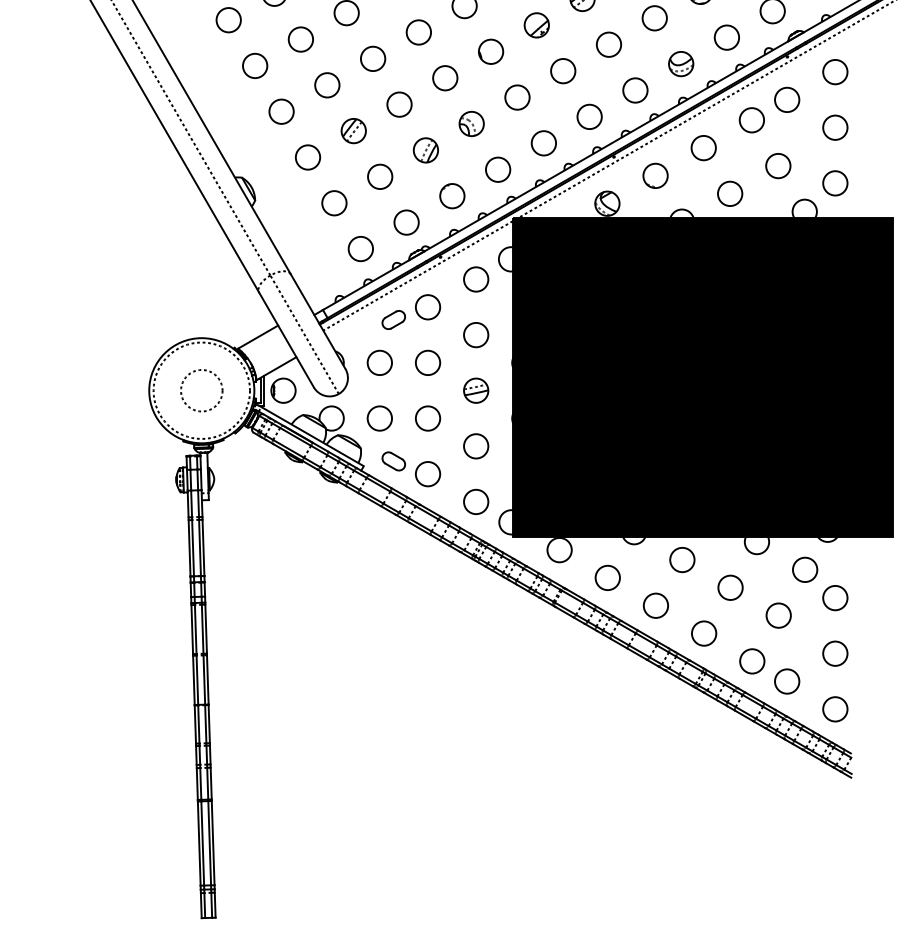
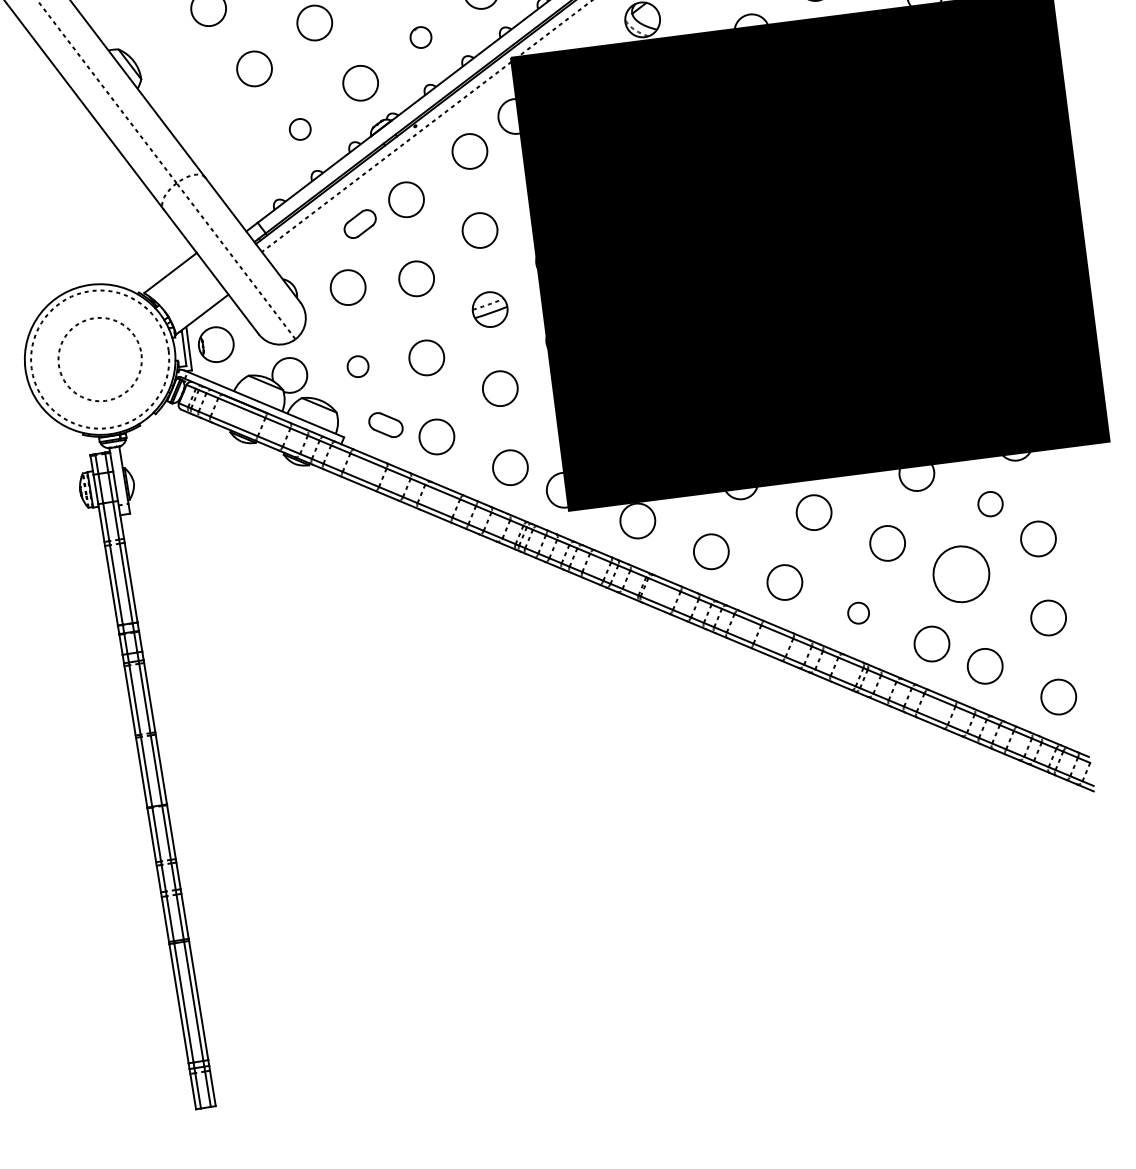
circle: (452, 196) -> (421, 37), size x0.6
circle: (360, 249) -> (300, 129), size x0.6
circle: (201, 390) -> (99, 359), size x1.4
circle: (379, 418) -> (357, 366), size x0.6
circle: (805, 569) -> (990, 503), size x0.7
circle: (778, 615) -> (960, 574), size x1.6
circle: (704, 633) -> (858, 613), size x0.6

